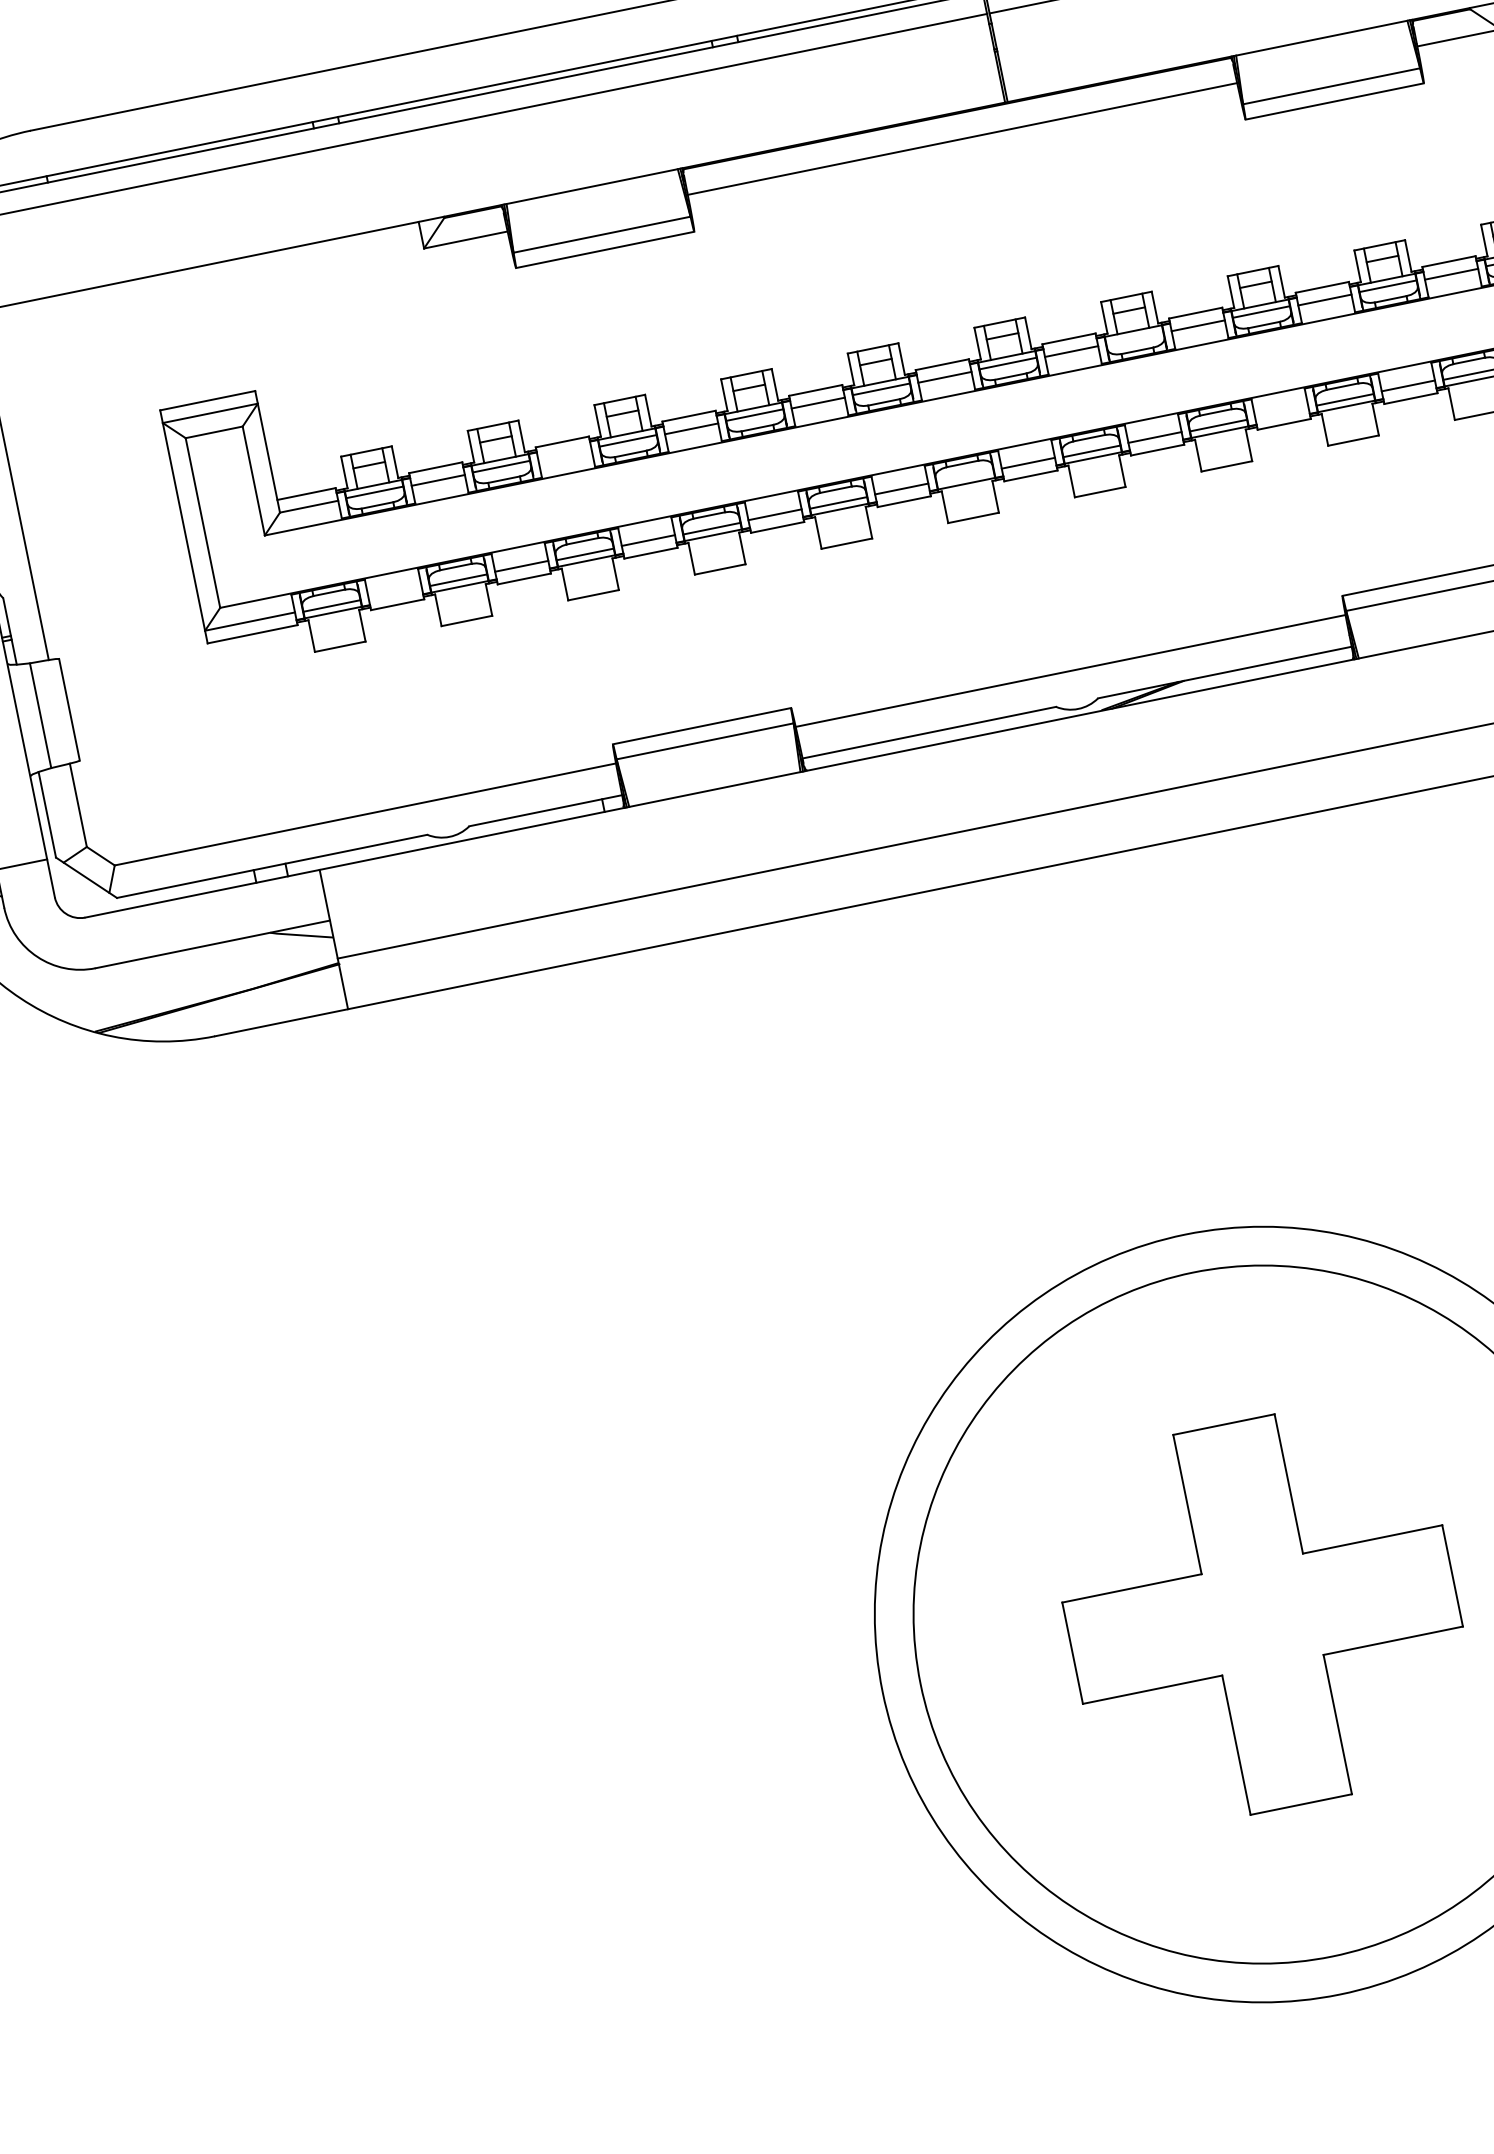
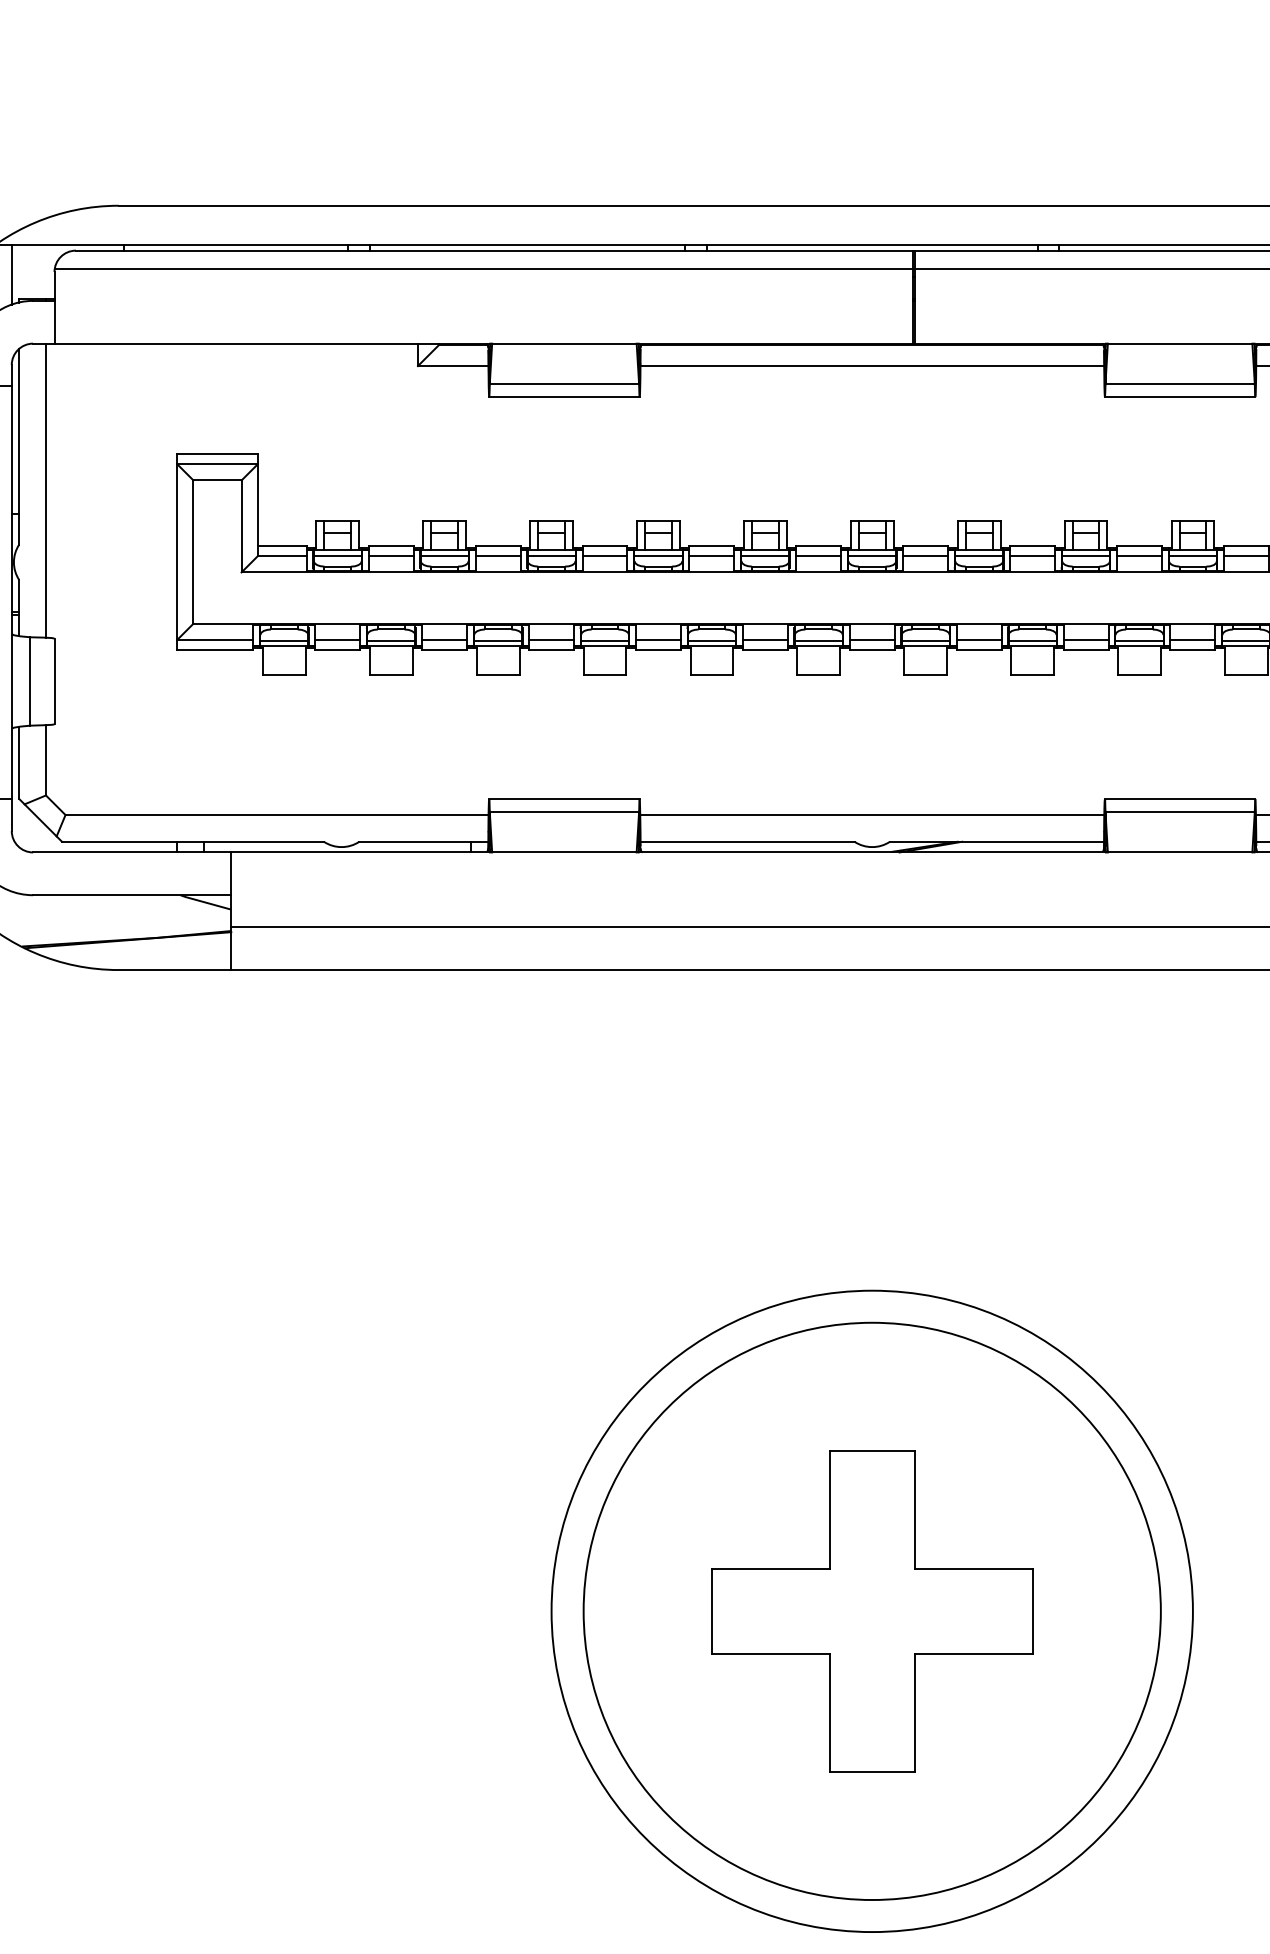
line: (1135, 337) -> (979, 555), added
line: (1280, 411) -> (1085, 639), added
line: (564, 454) -> (497, 556), added
line: (964, 477) -> (818, 640), added
line: (394, 591) -> (337, 639), added

